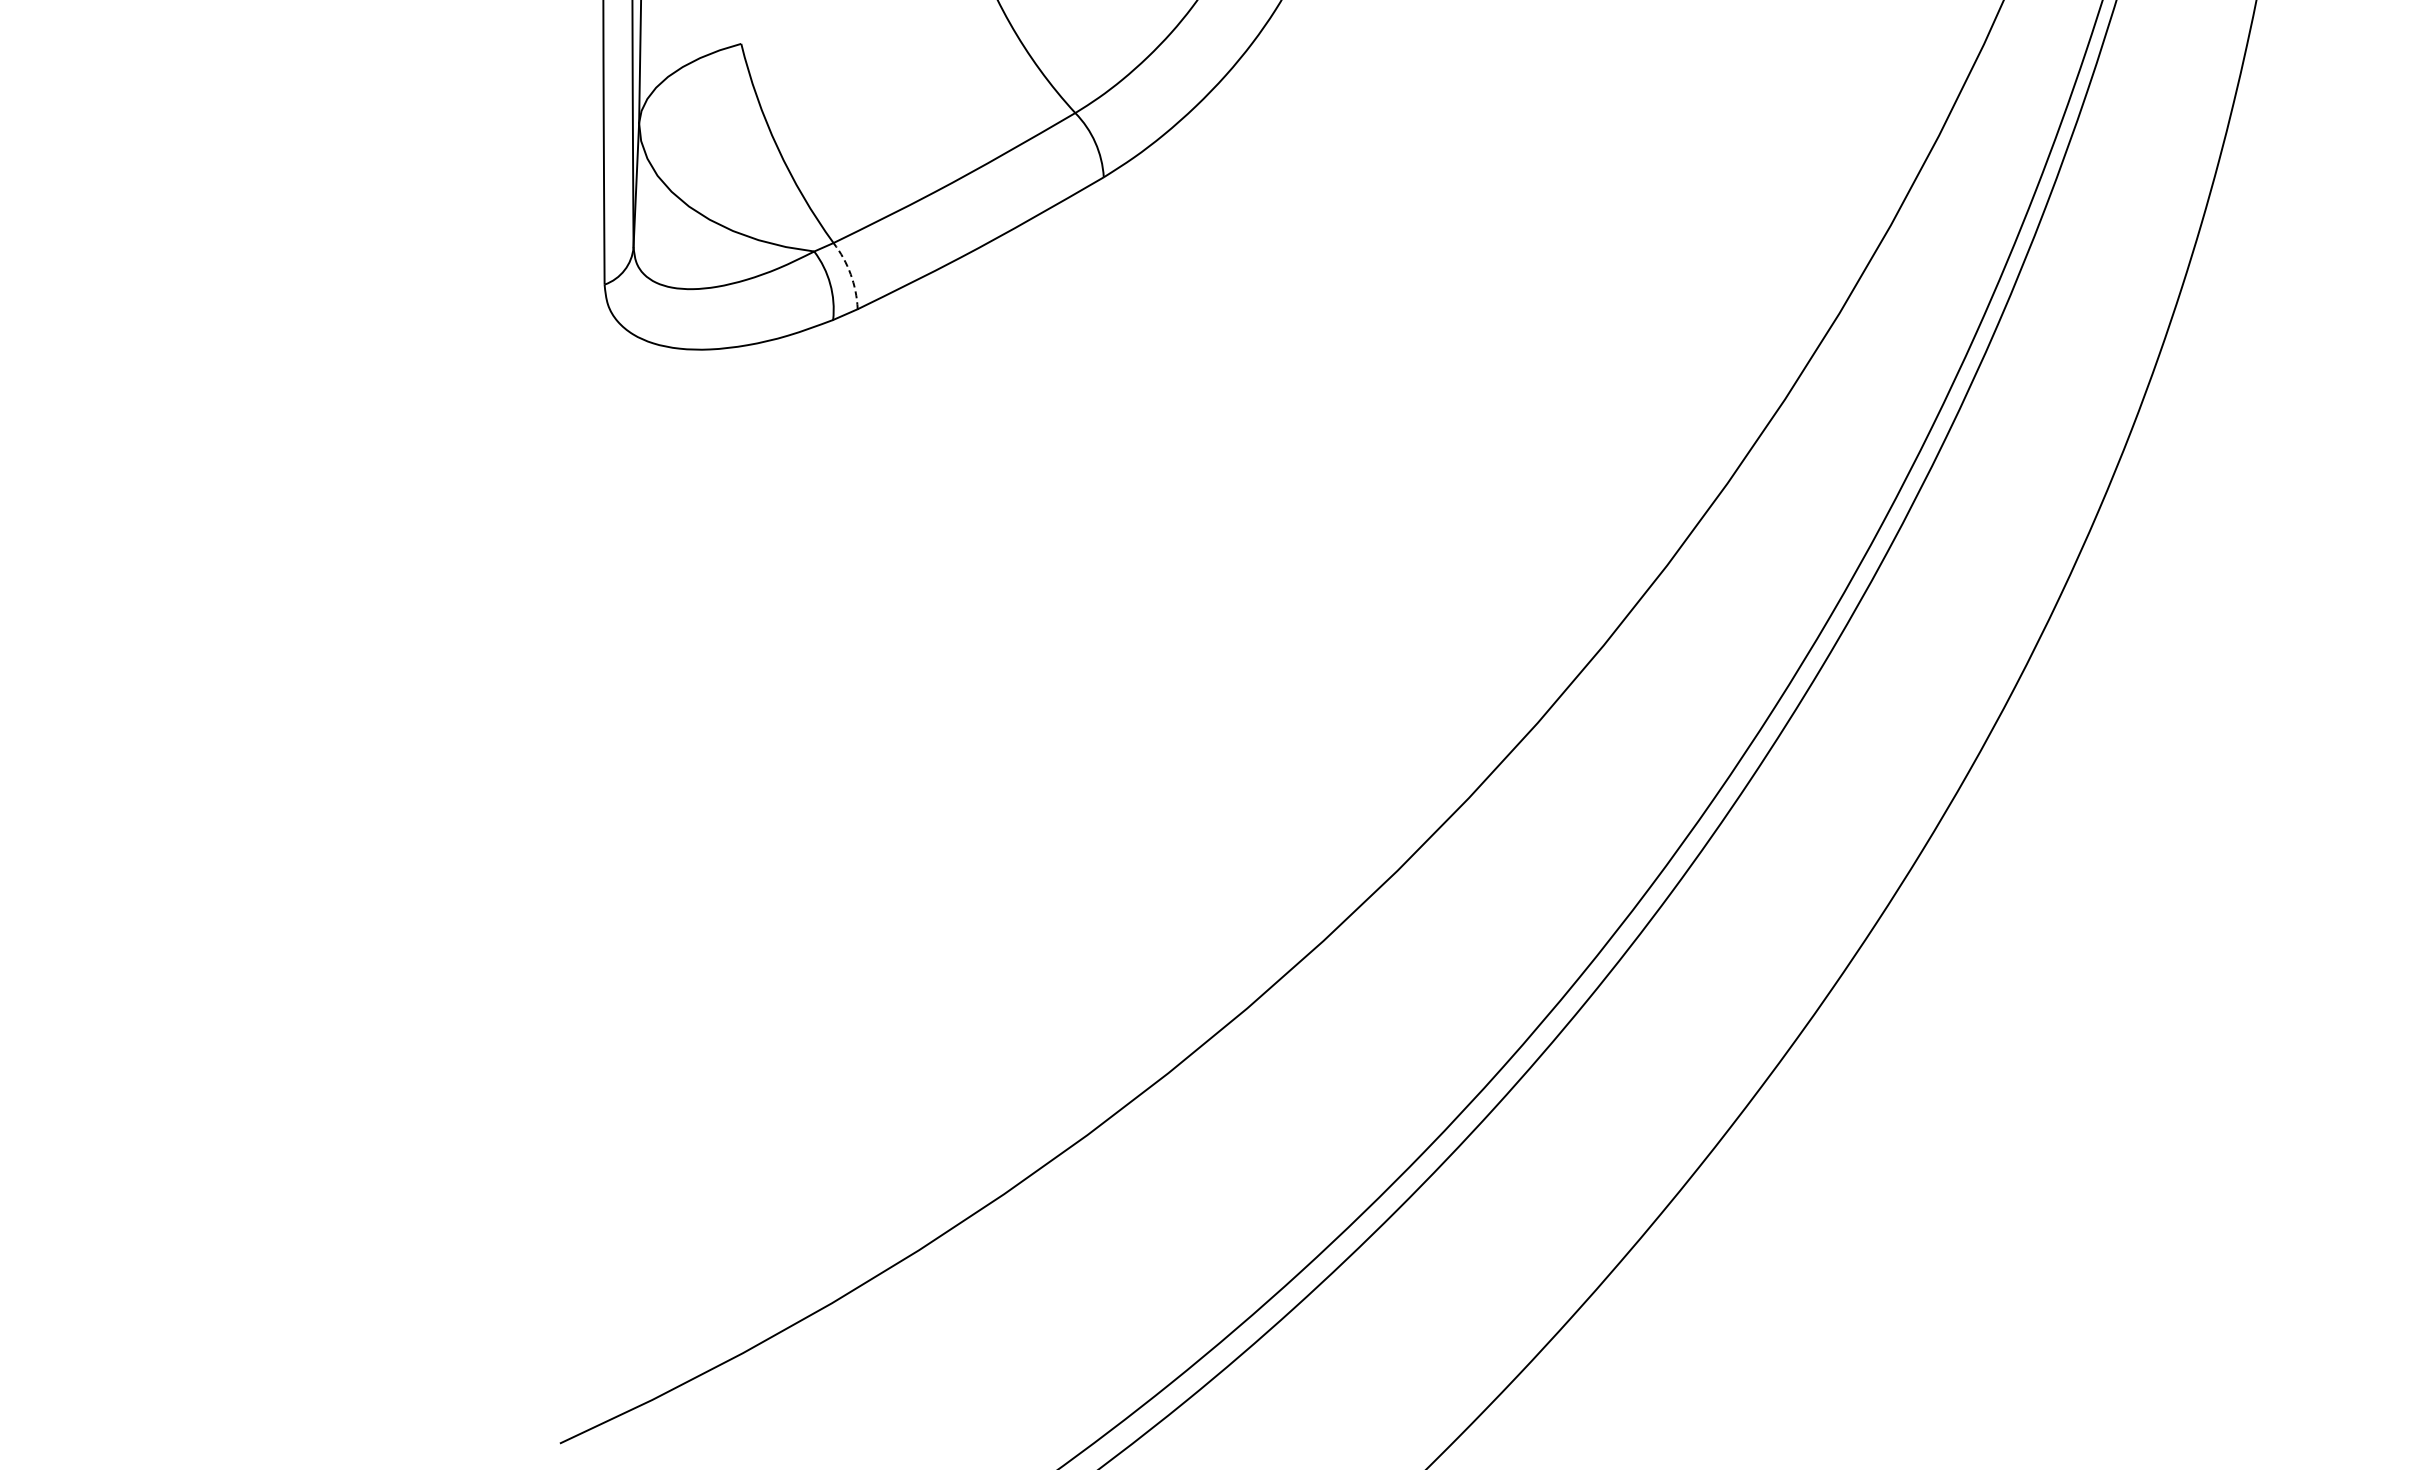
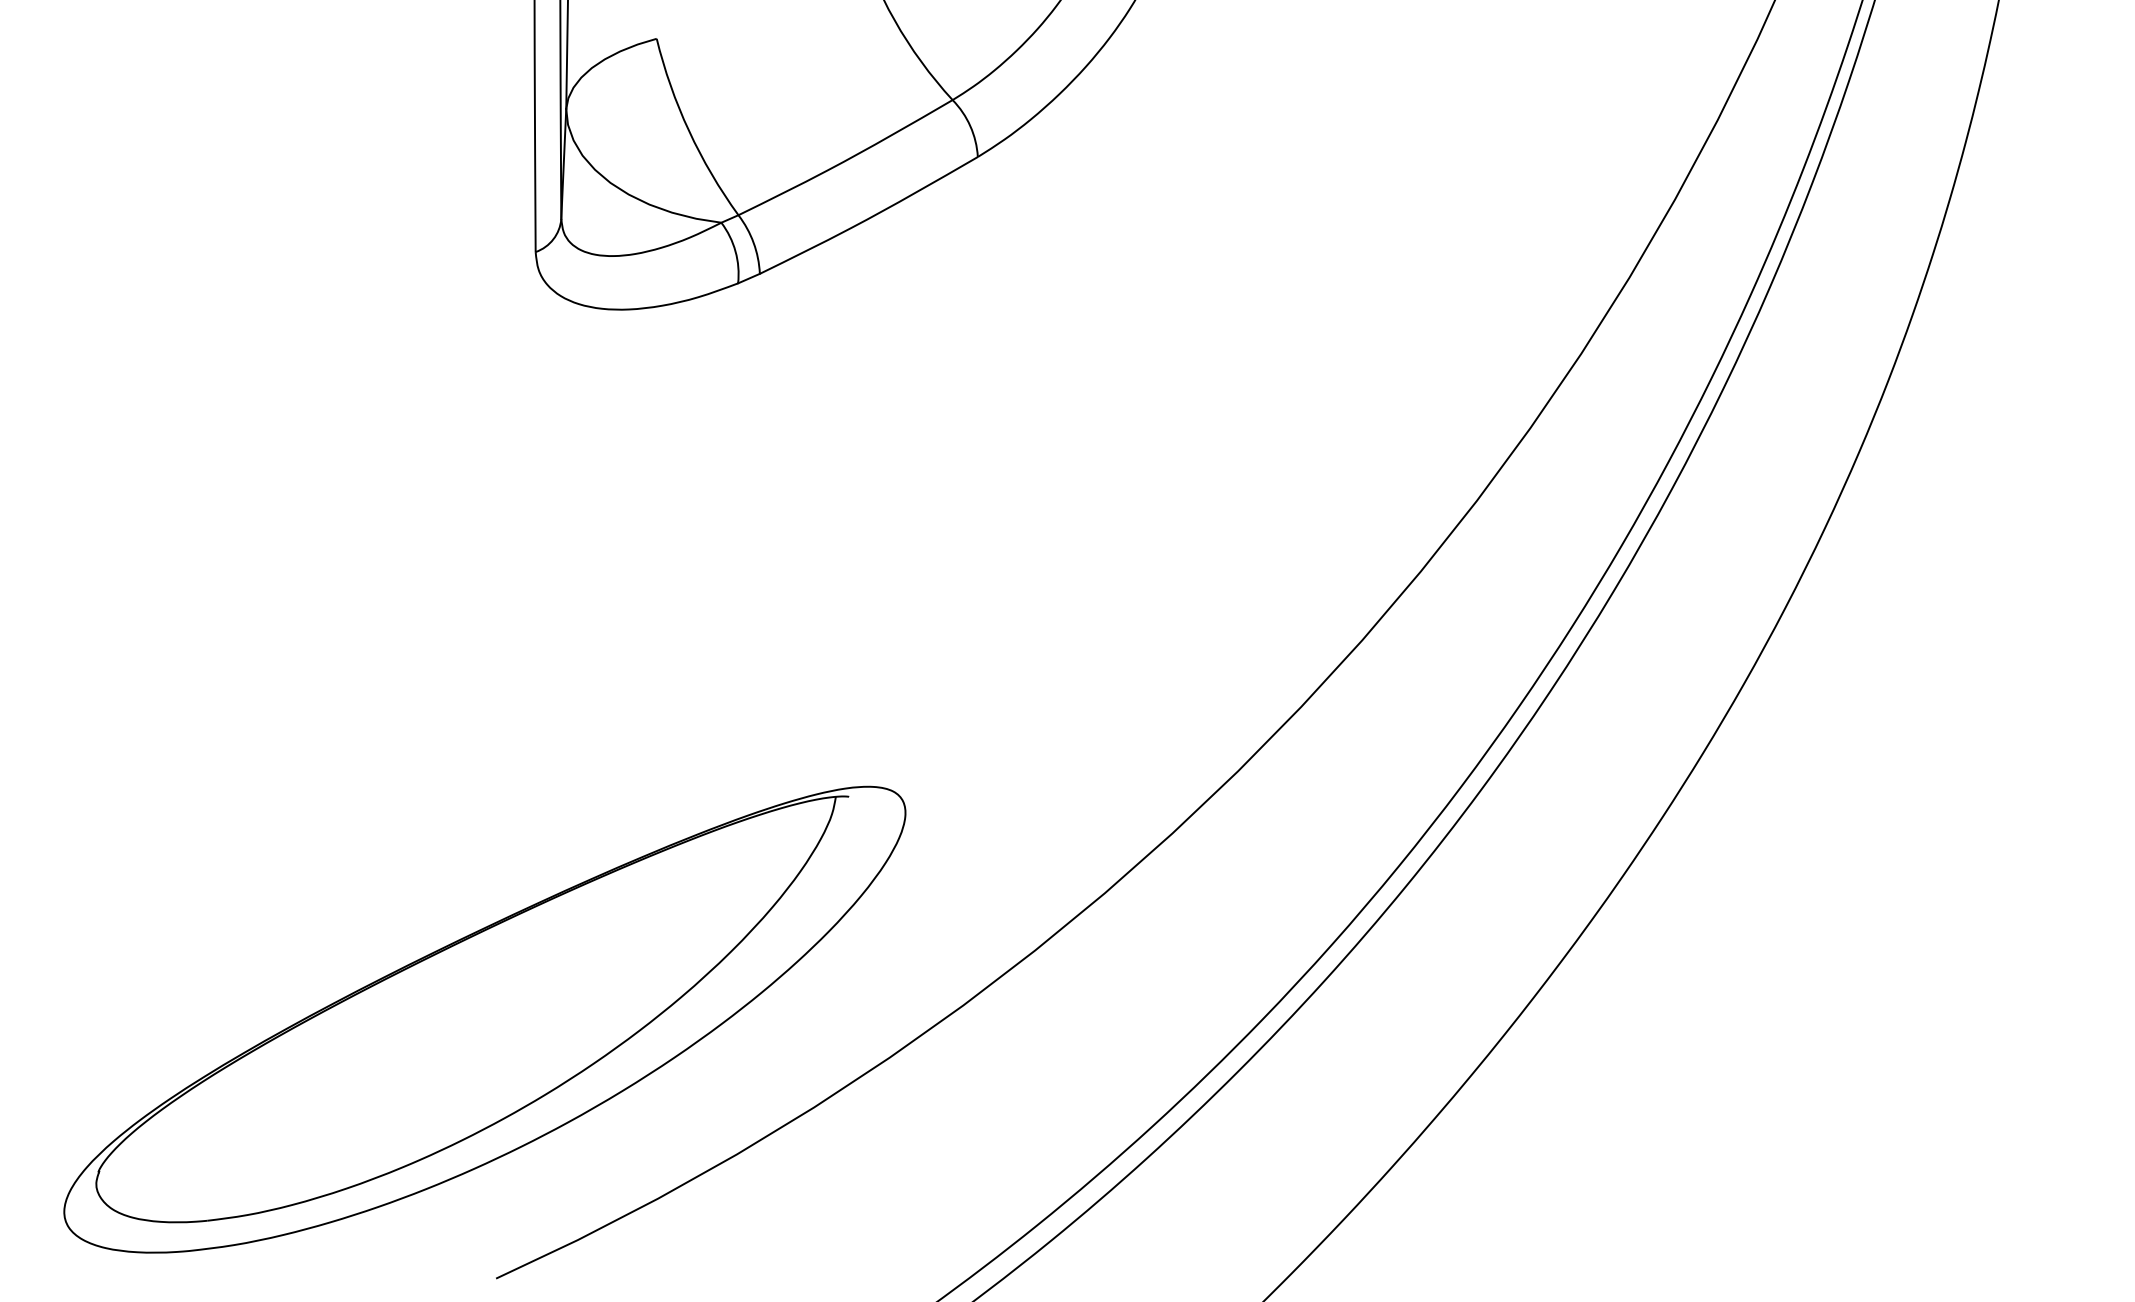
arc: (850, 274) -> (753, 243), dashed -> solid
part: (546, 1151) -> (484, 1019), added

